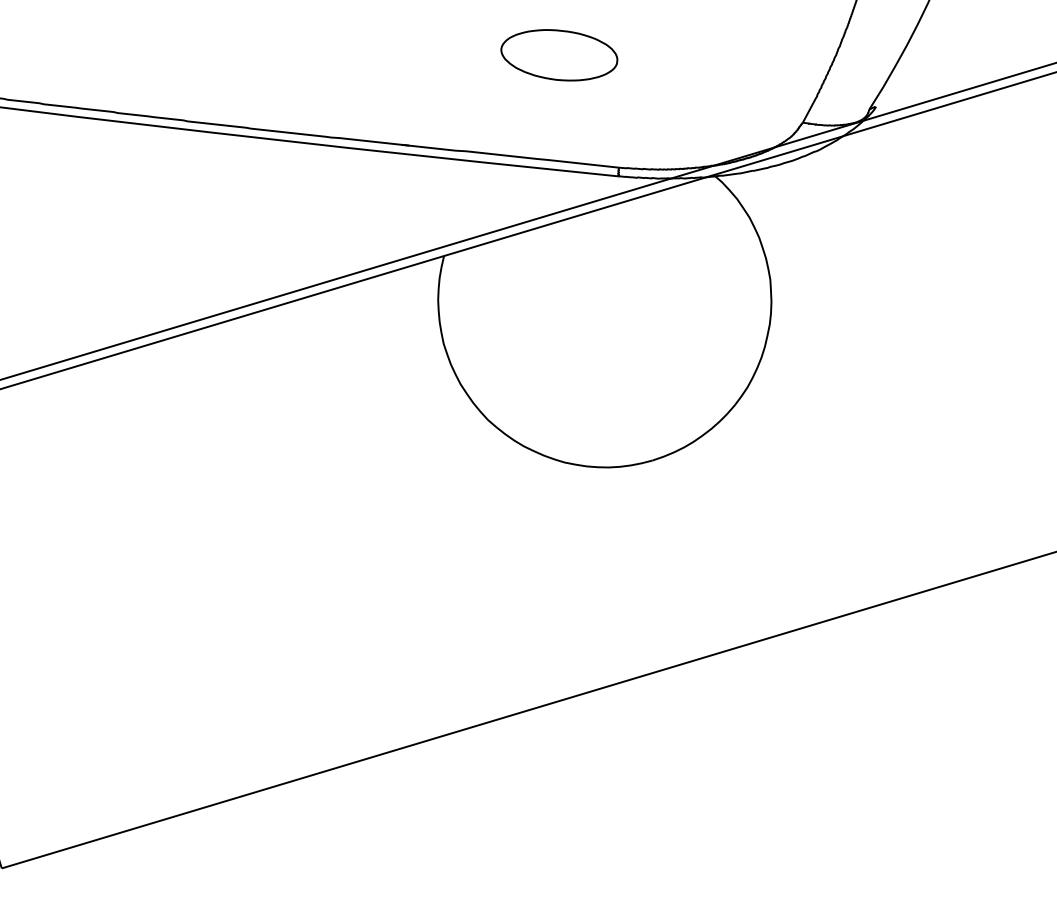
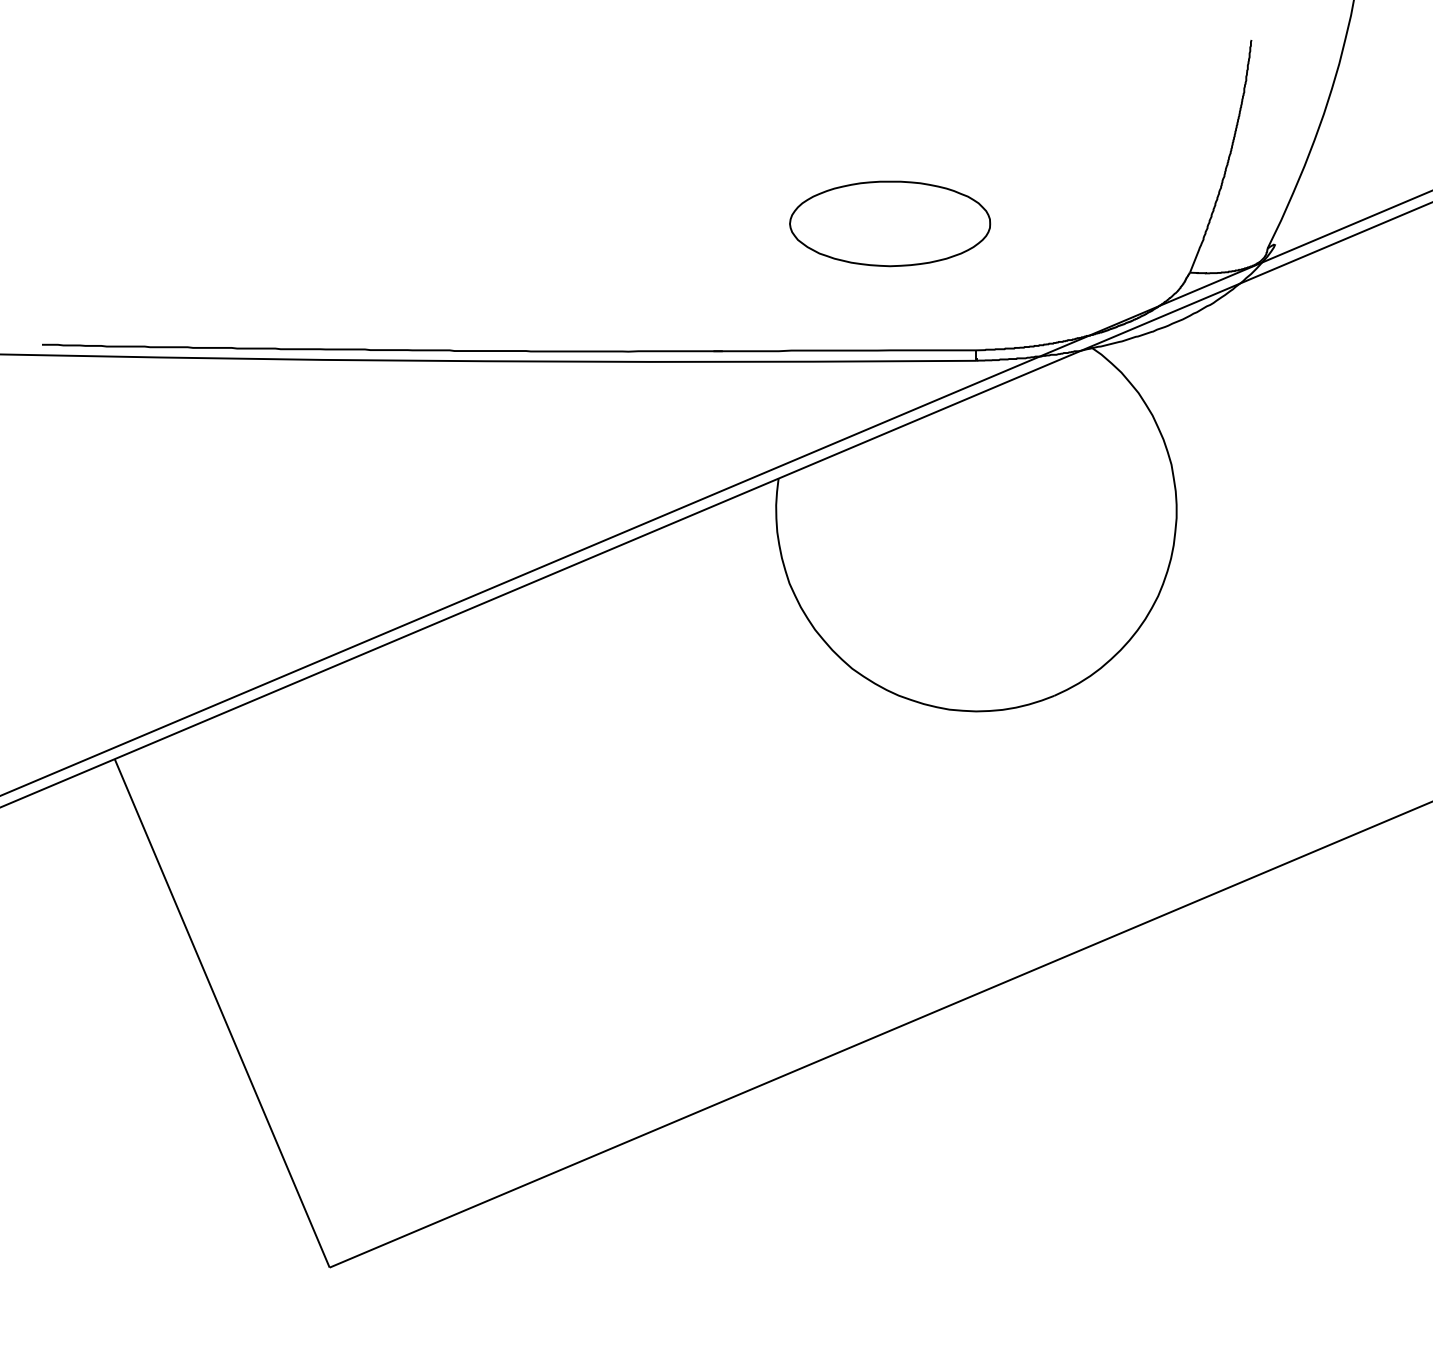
part: (559, 55) -> (890, 223), size x1.43

